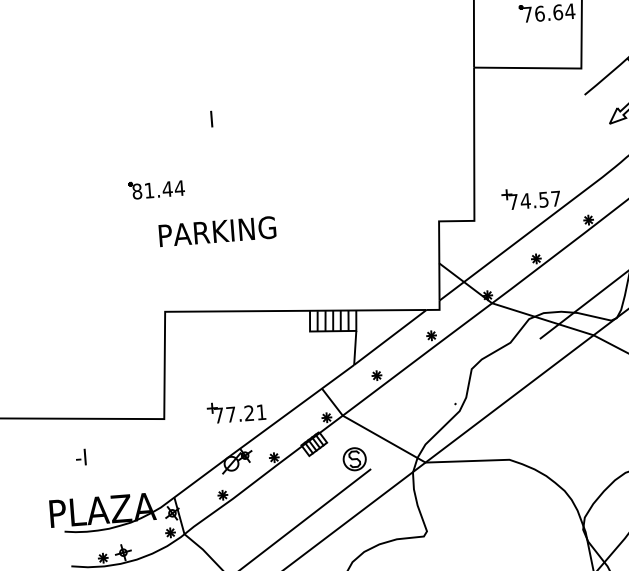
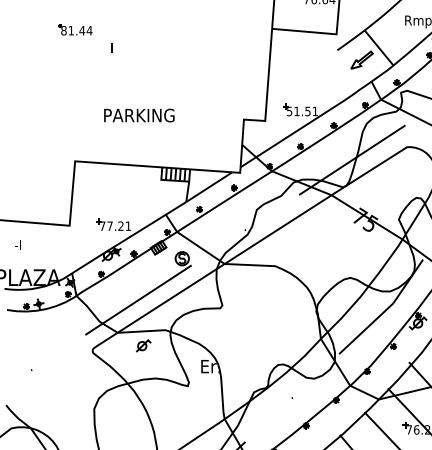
part: (156, 188) -> (75, 29), moved
text: (533, 200) -> (301, 111), 74.57 -> 51.51
text: (217, 231) -> (139, 115), moved

